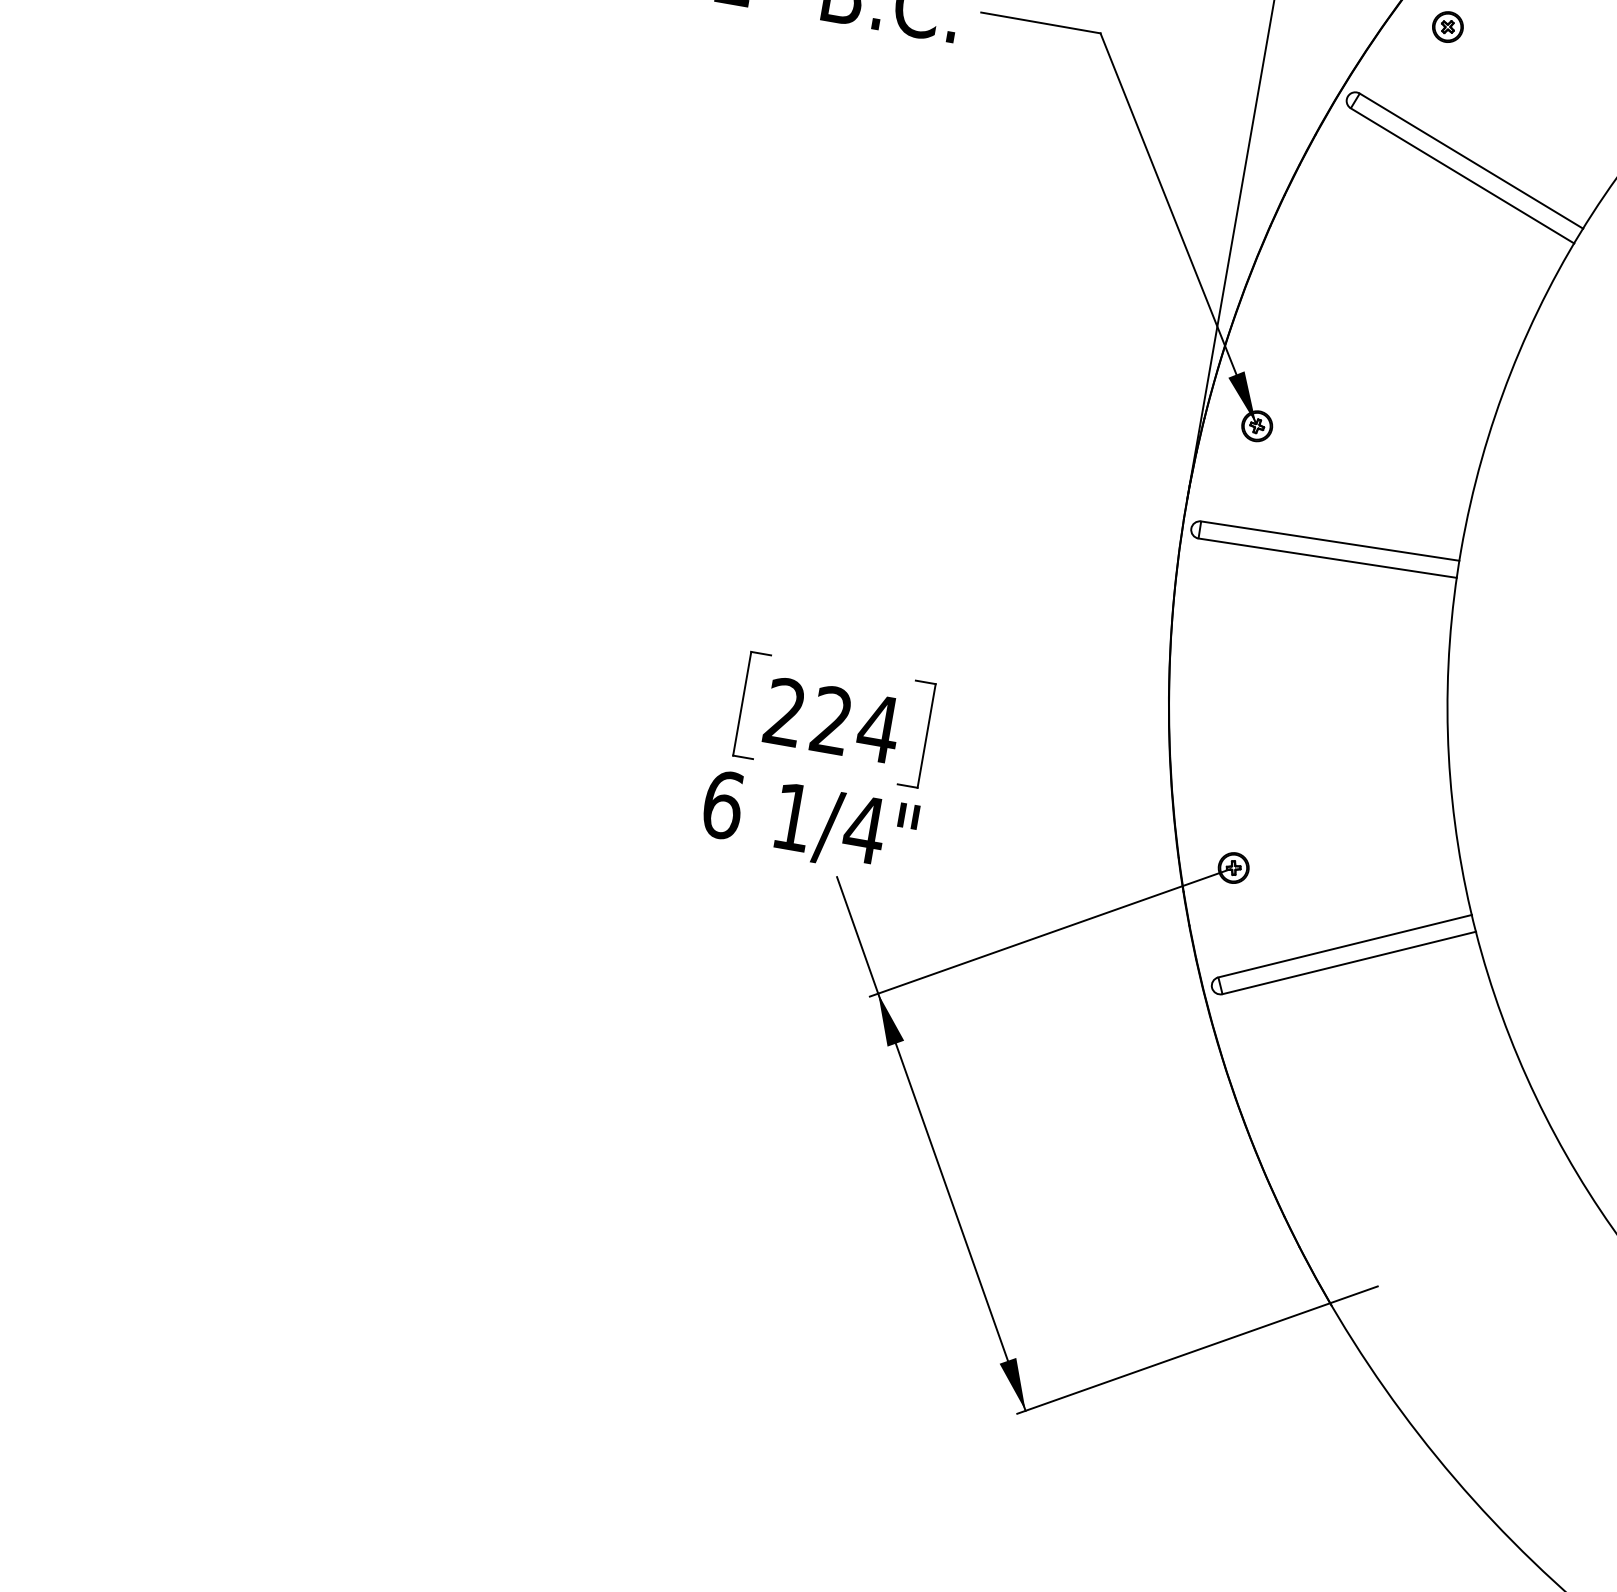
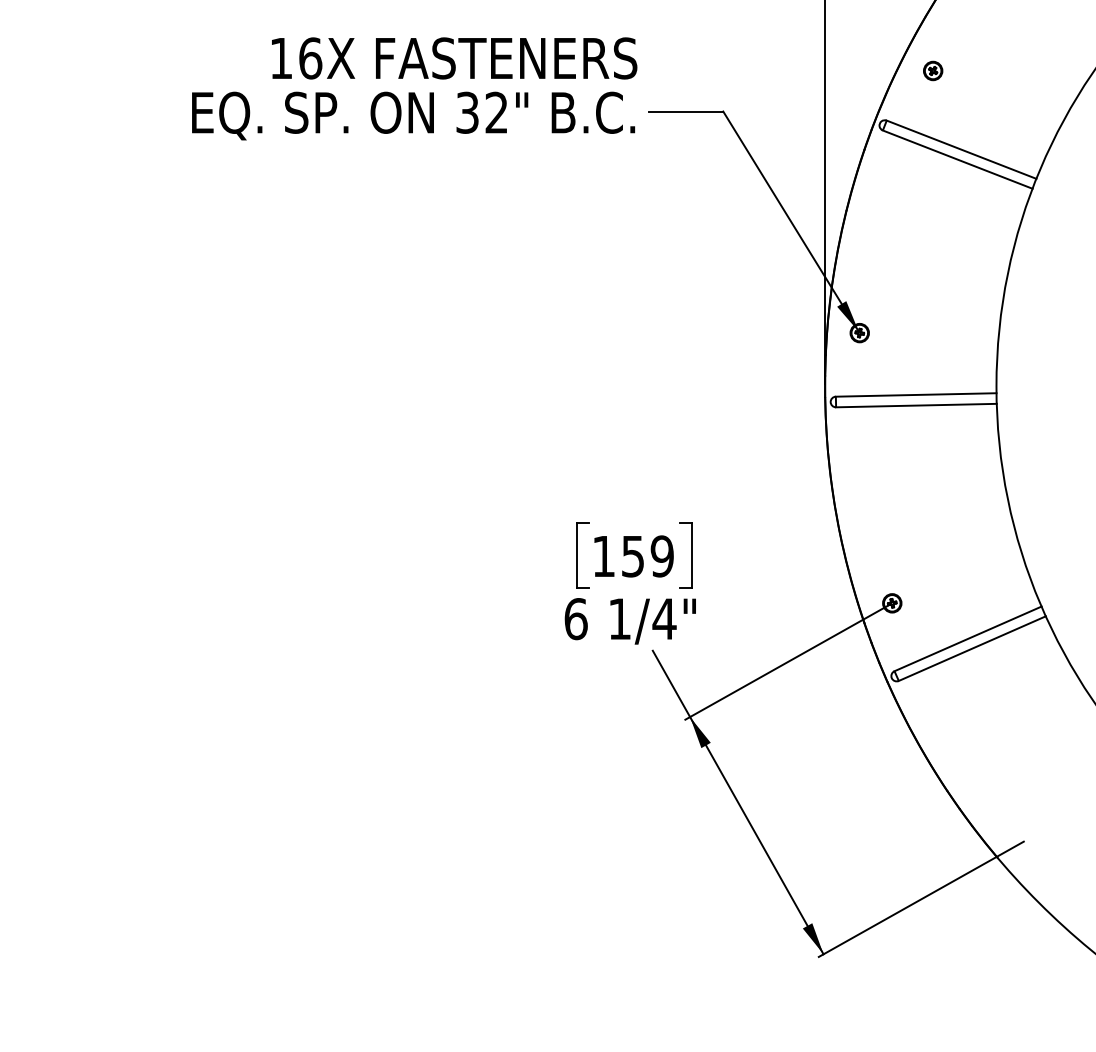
text: (832, 720) -> (633, 556), 224 -> 159

